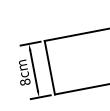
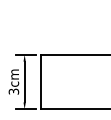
text: (24, 82) -> (13, 91), 8cm -> 3cm

